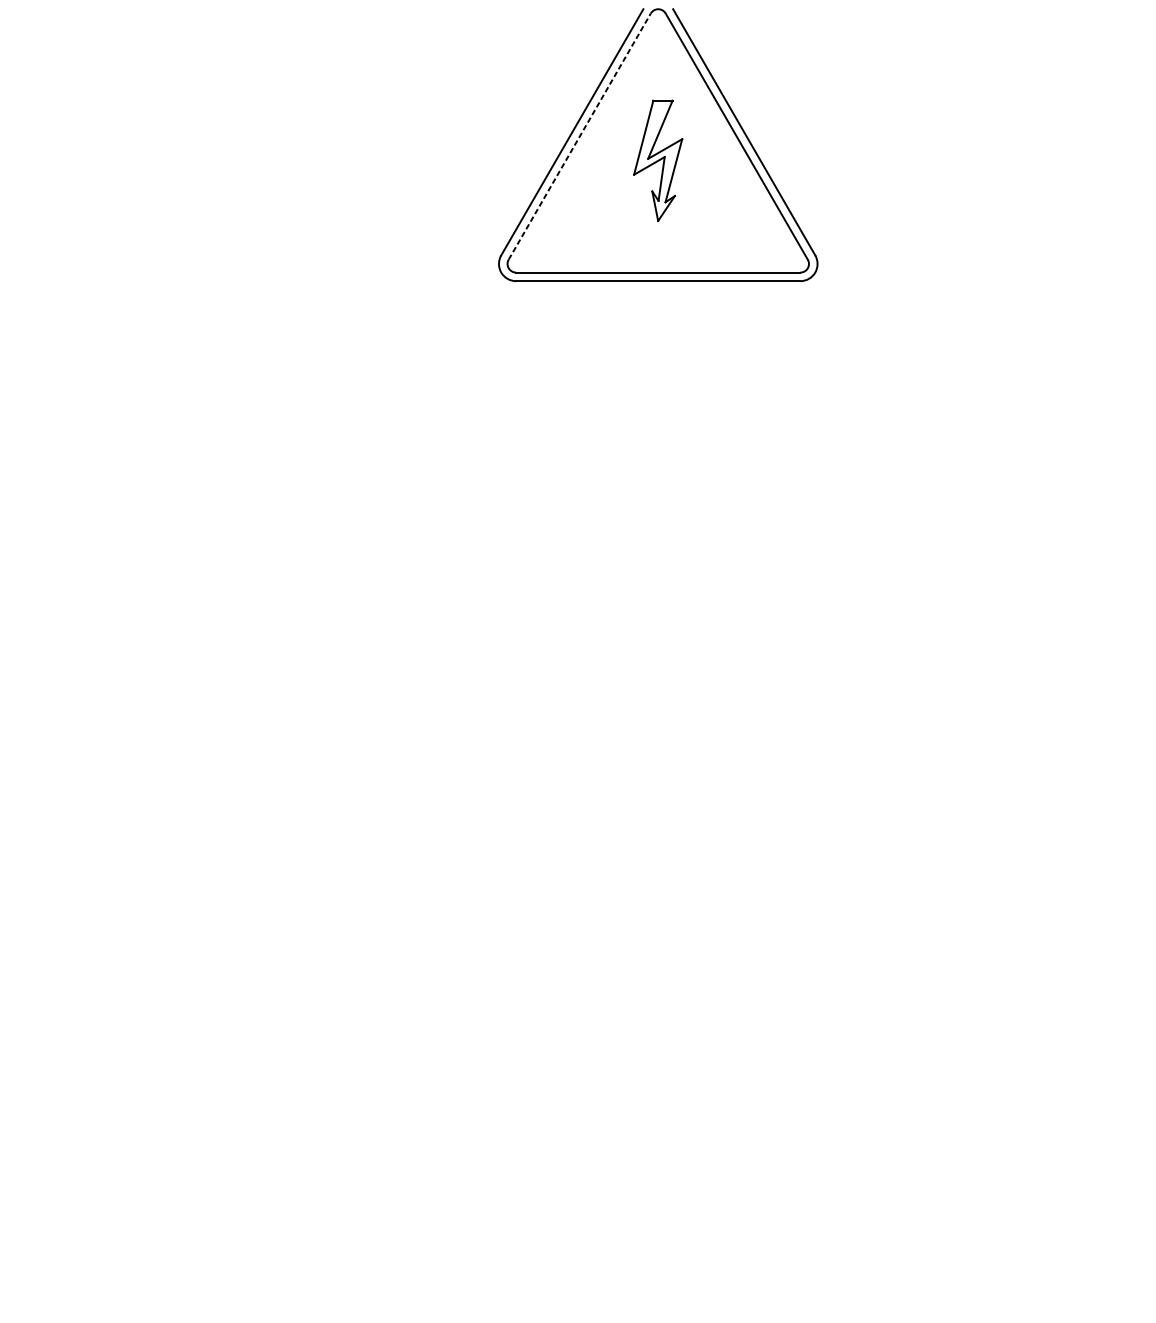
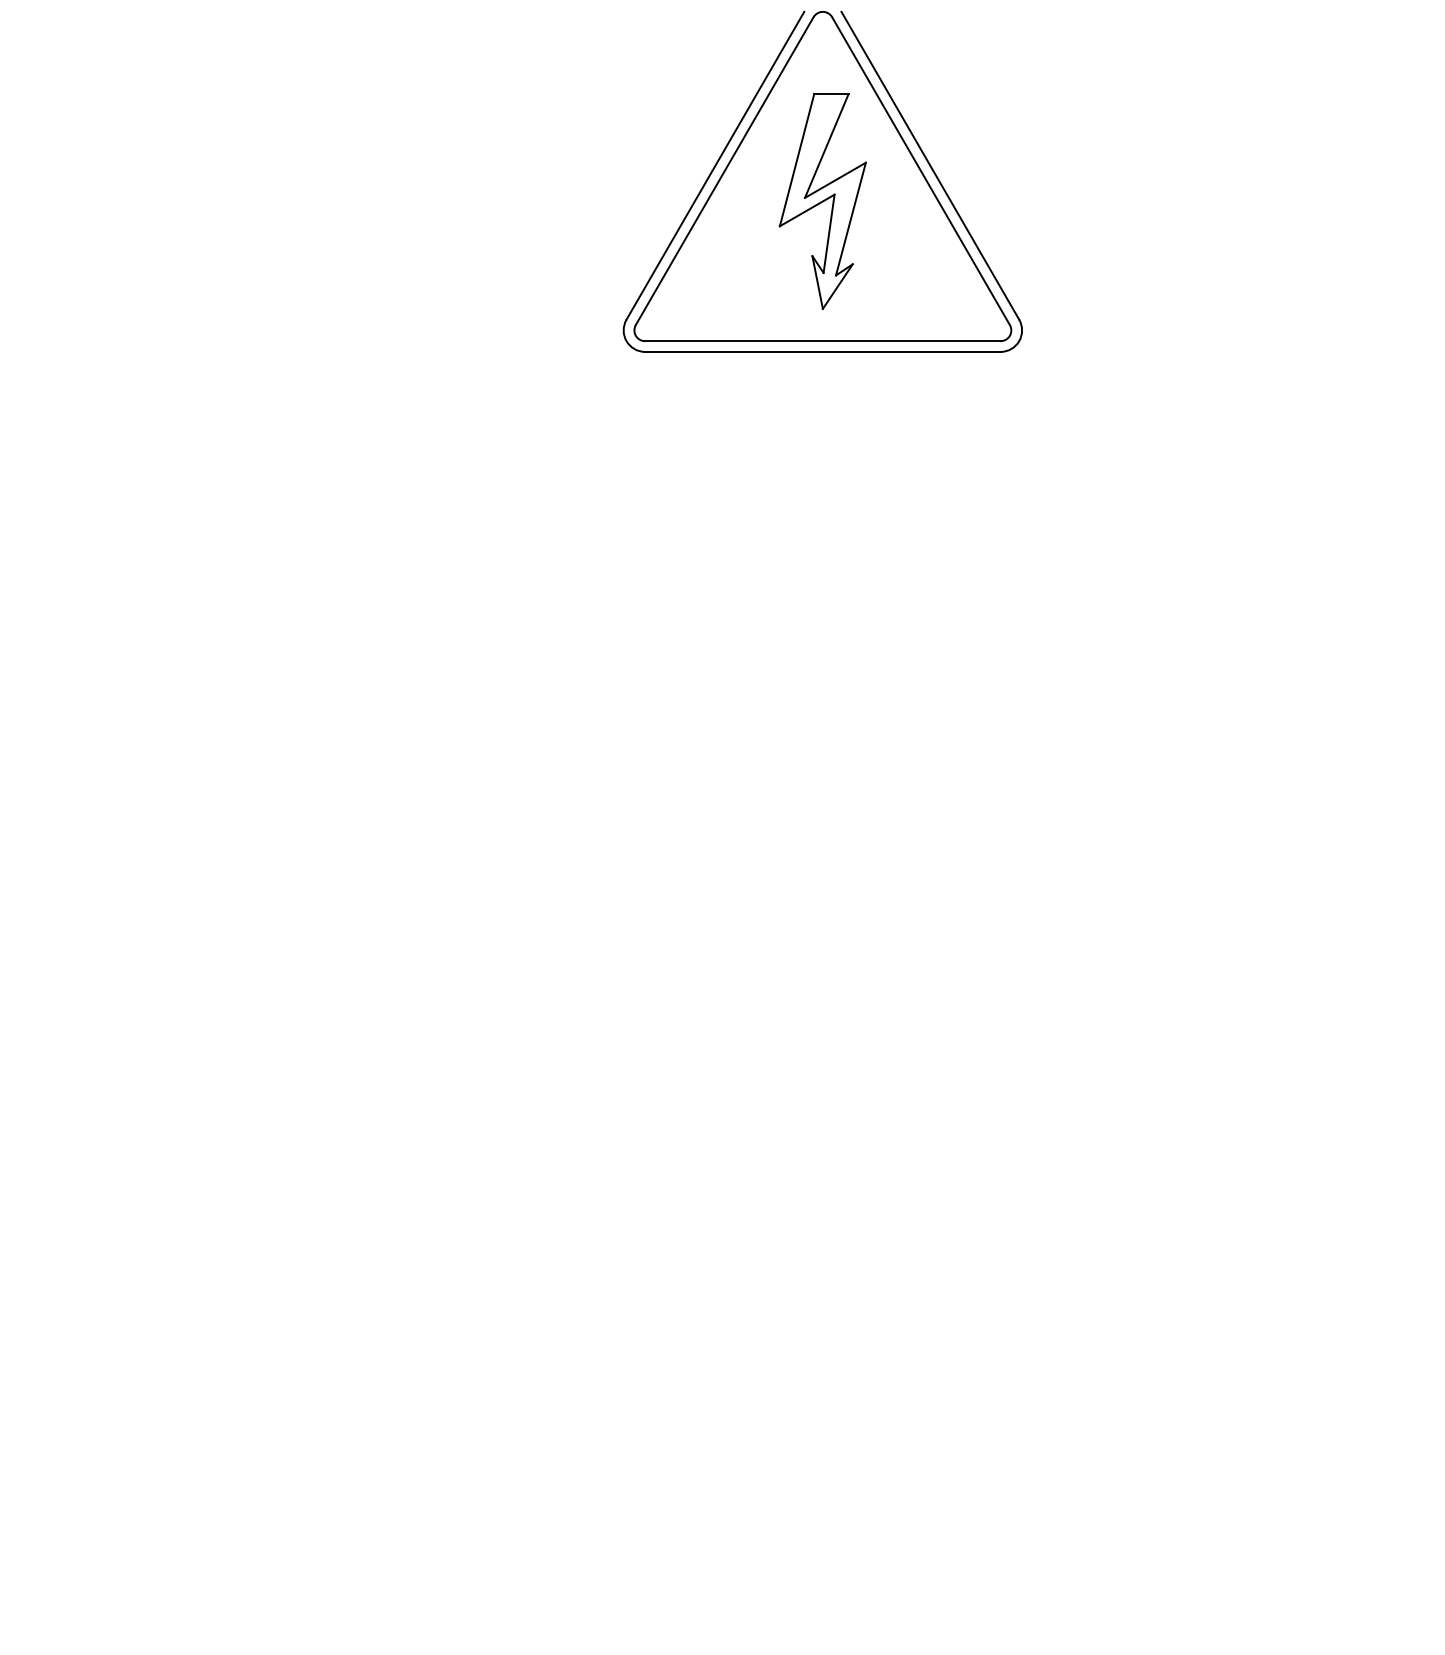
line: (579, 136) -> (724, 171), dashed -> solid
part: (657, 160) -> (822, 201), size x1.43

